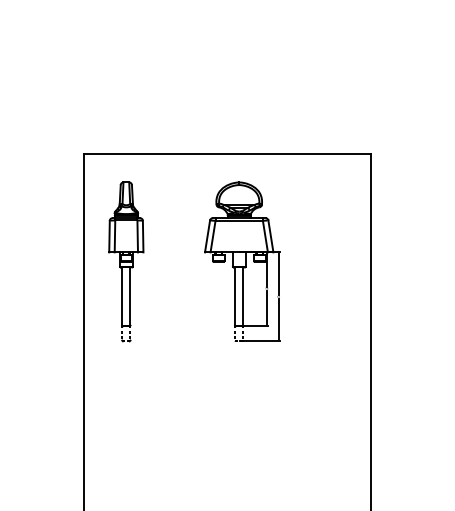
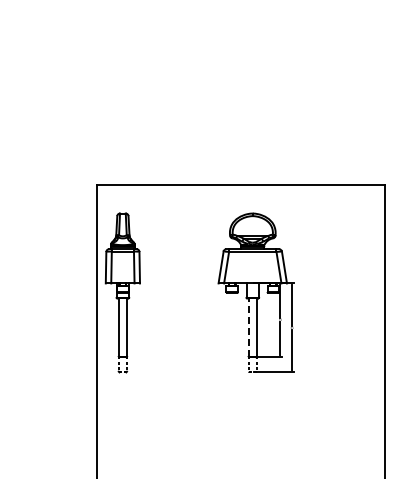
part: (126, 261) -> (123, 292), moved
line: (235, 296) -> (249, 327), solid -> dashed

